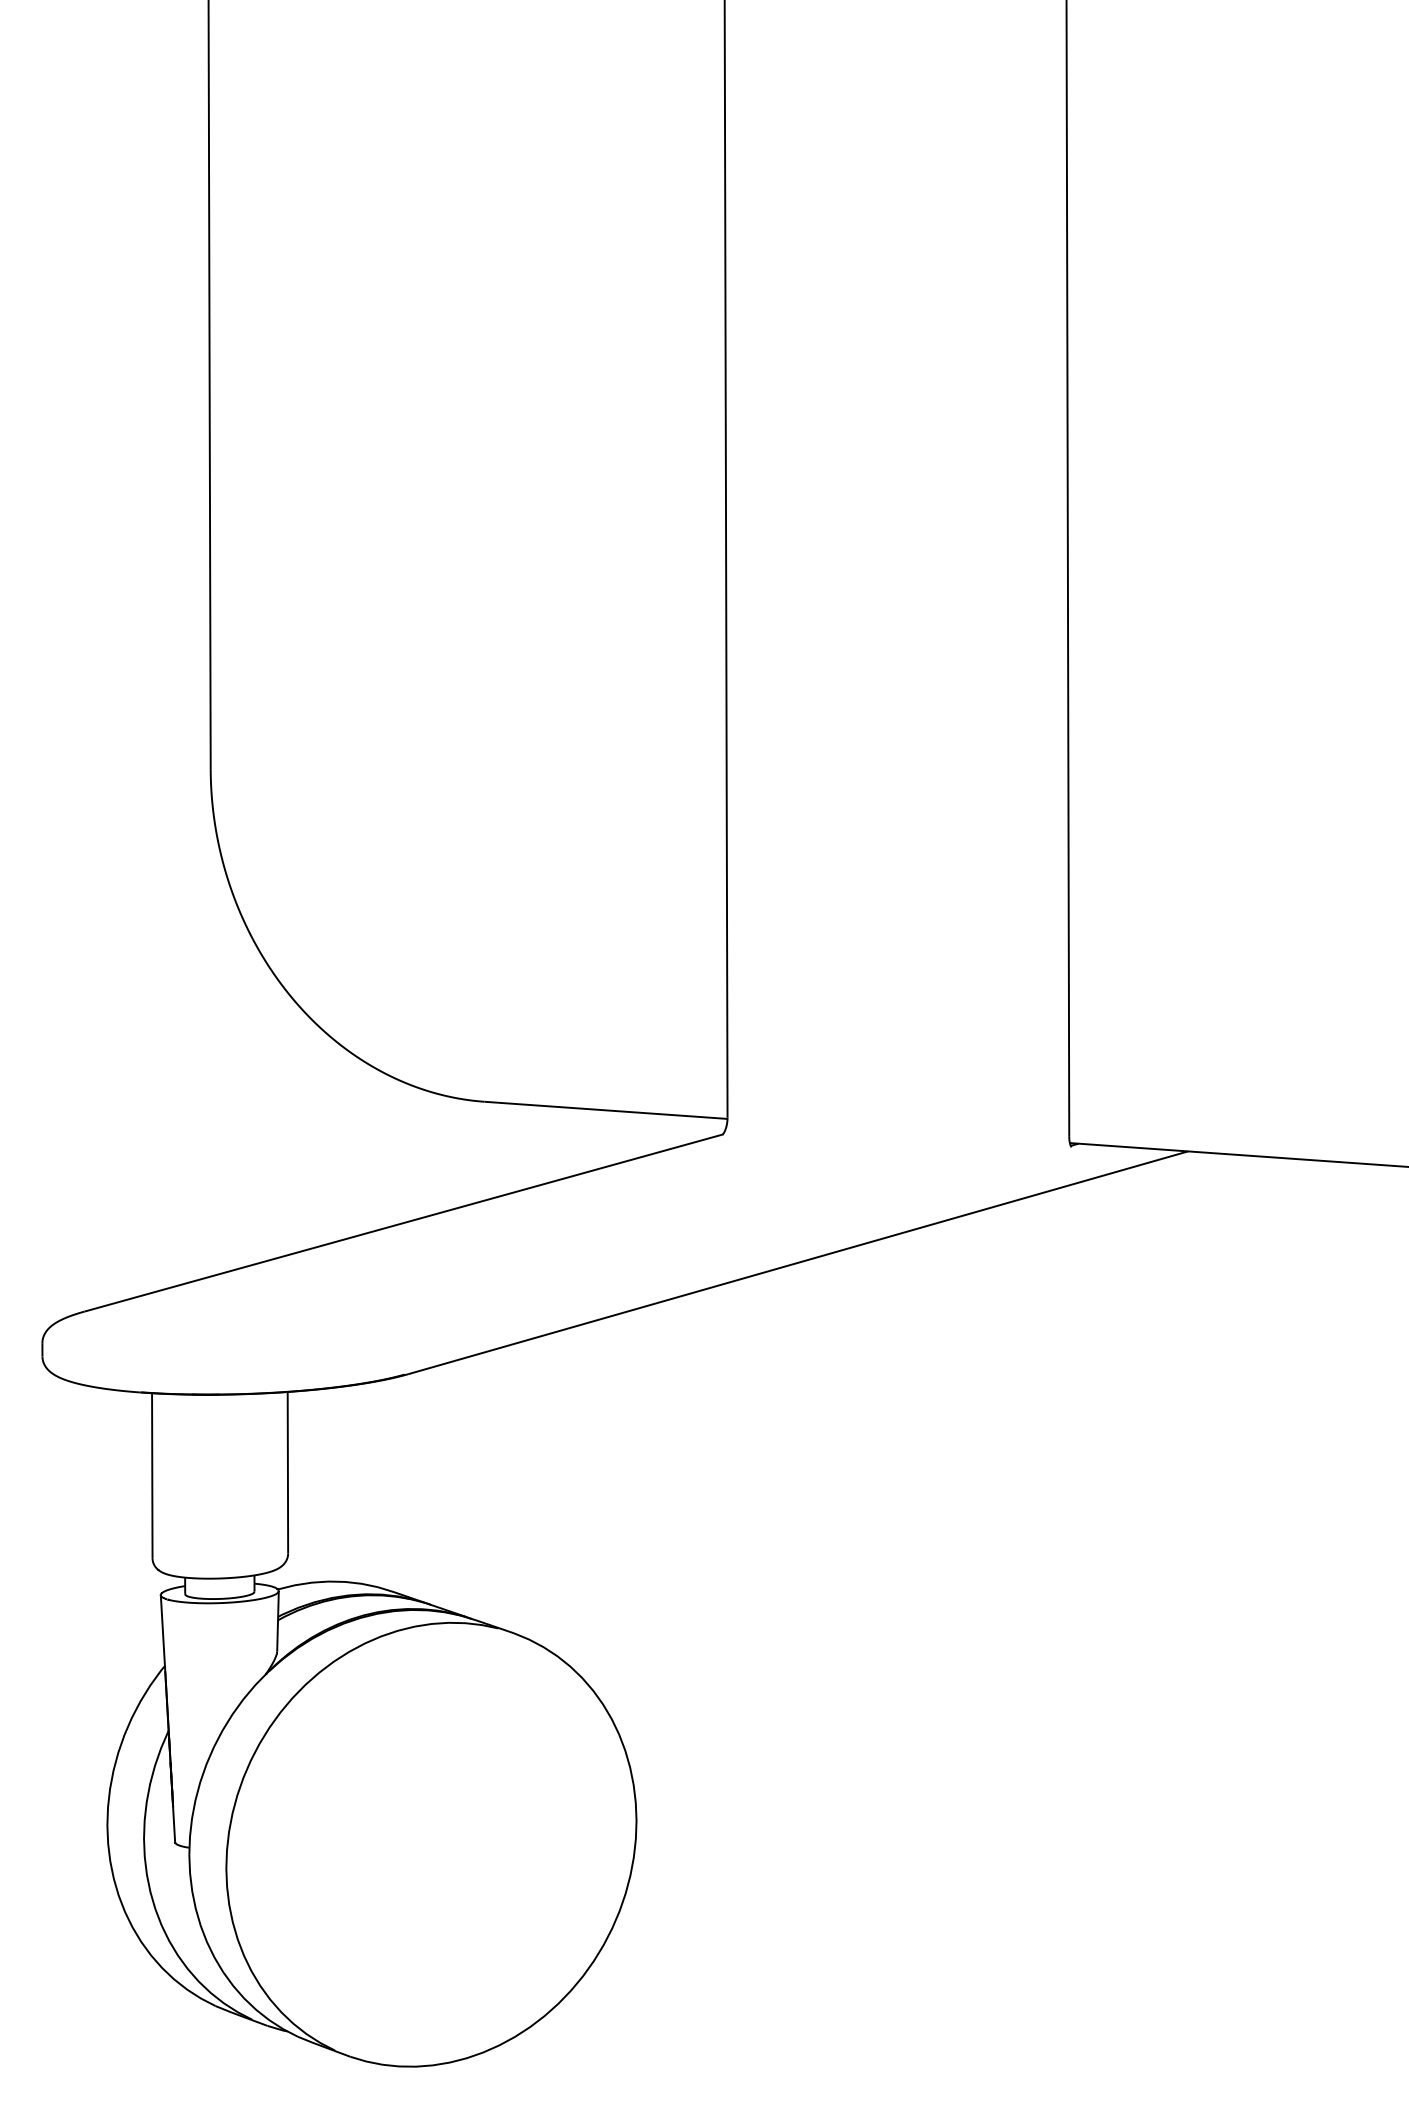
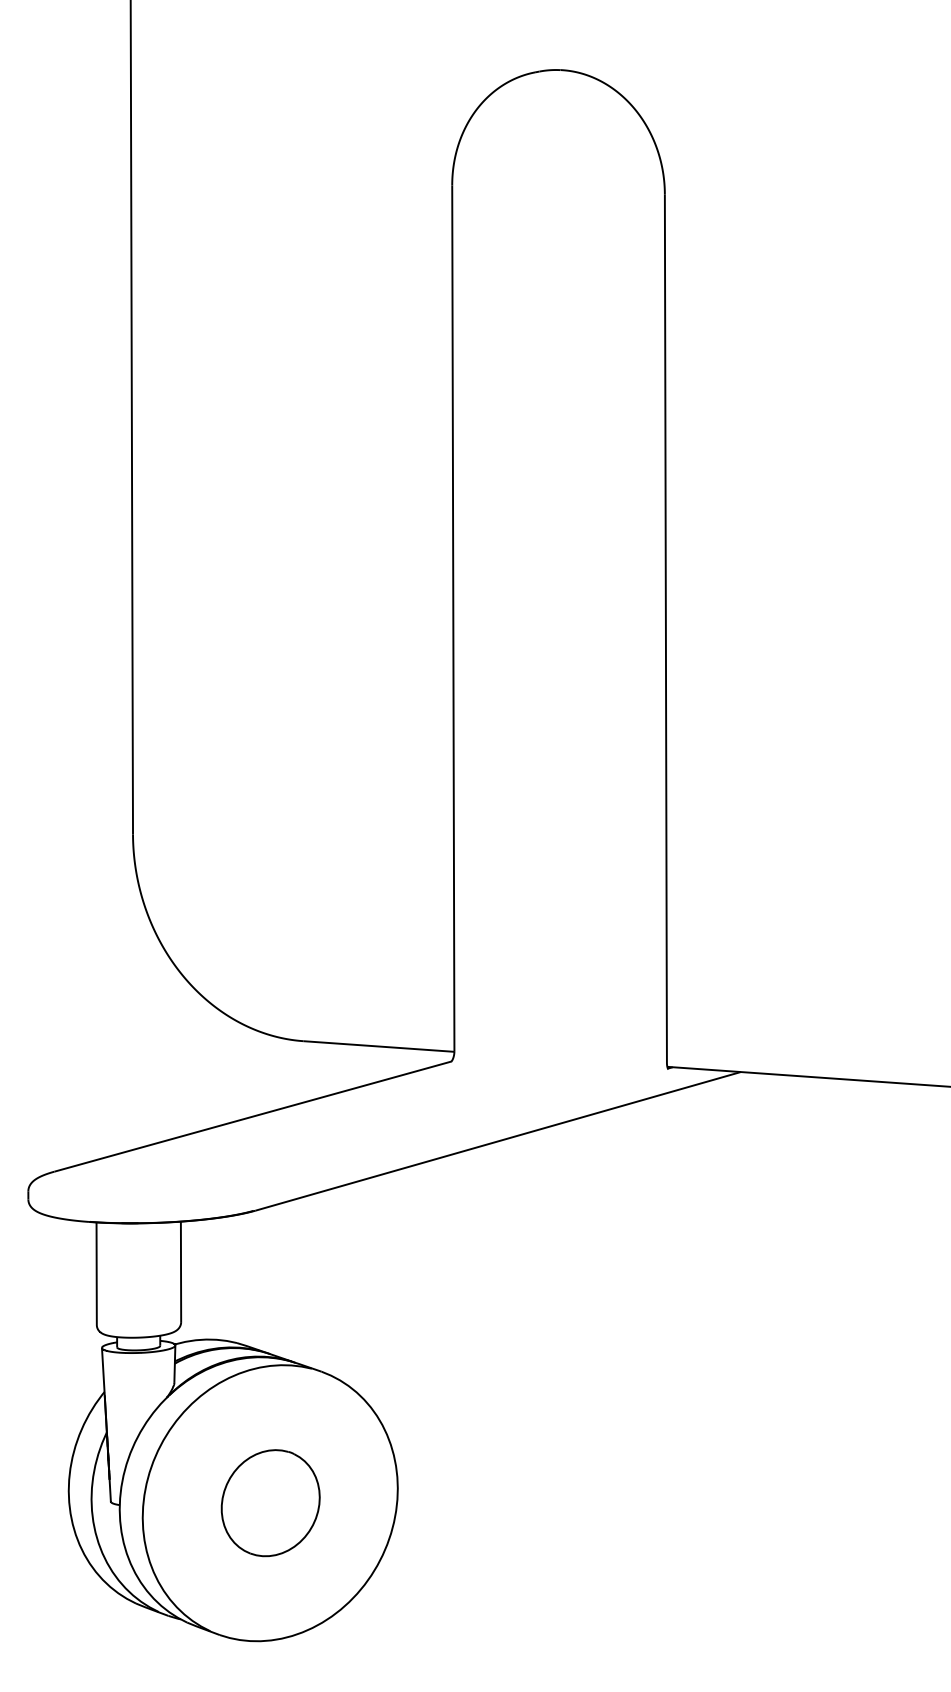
part: (431, 1845) -> (270, 1503), added

